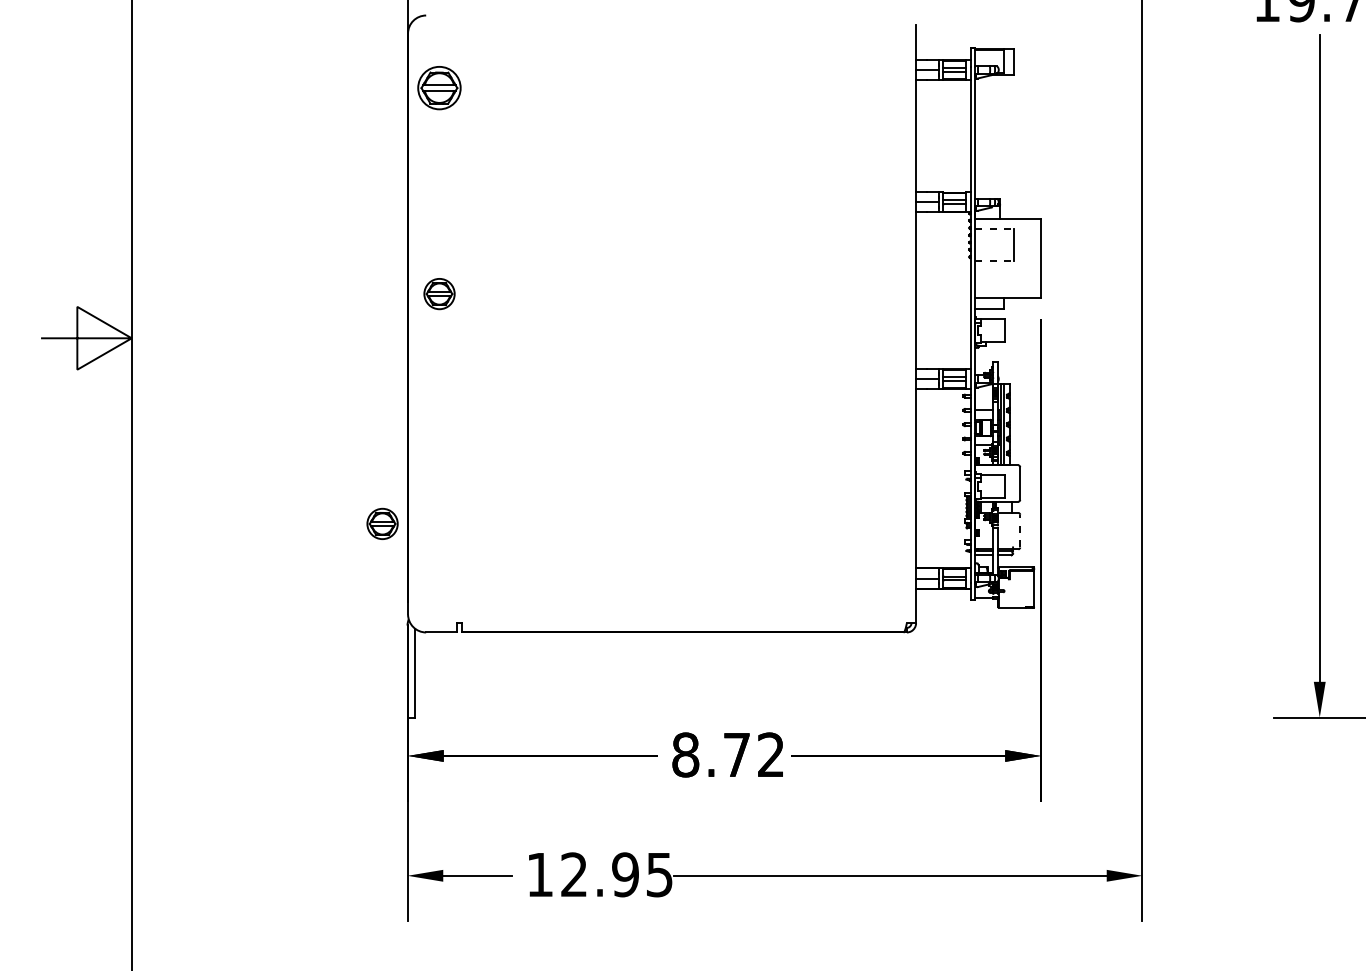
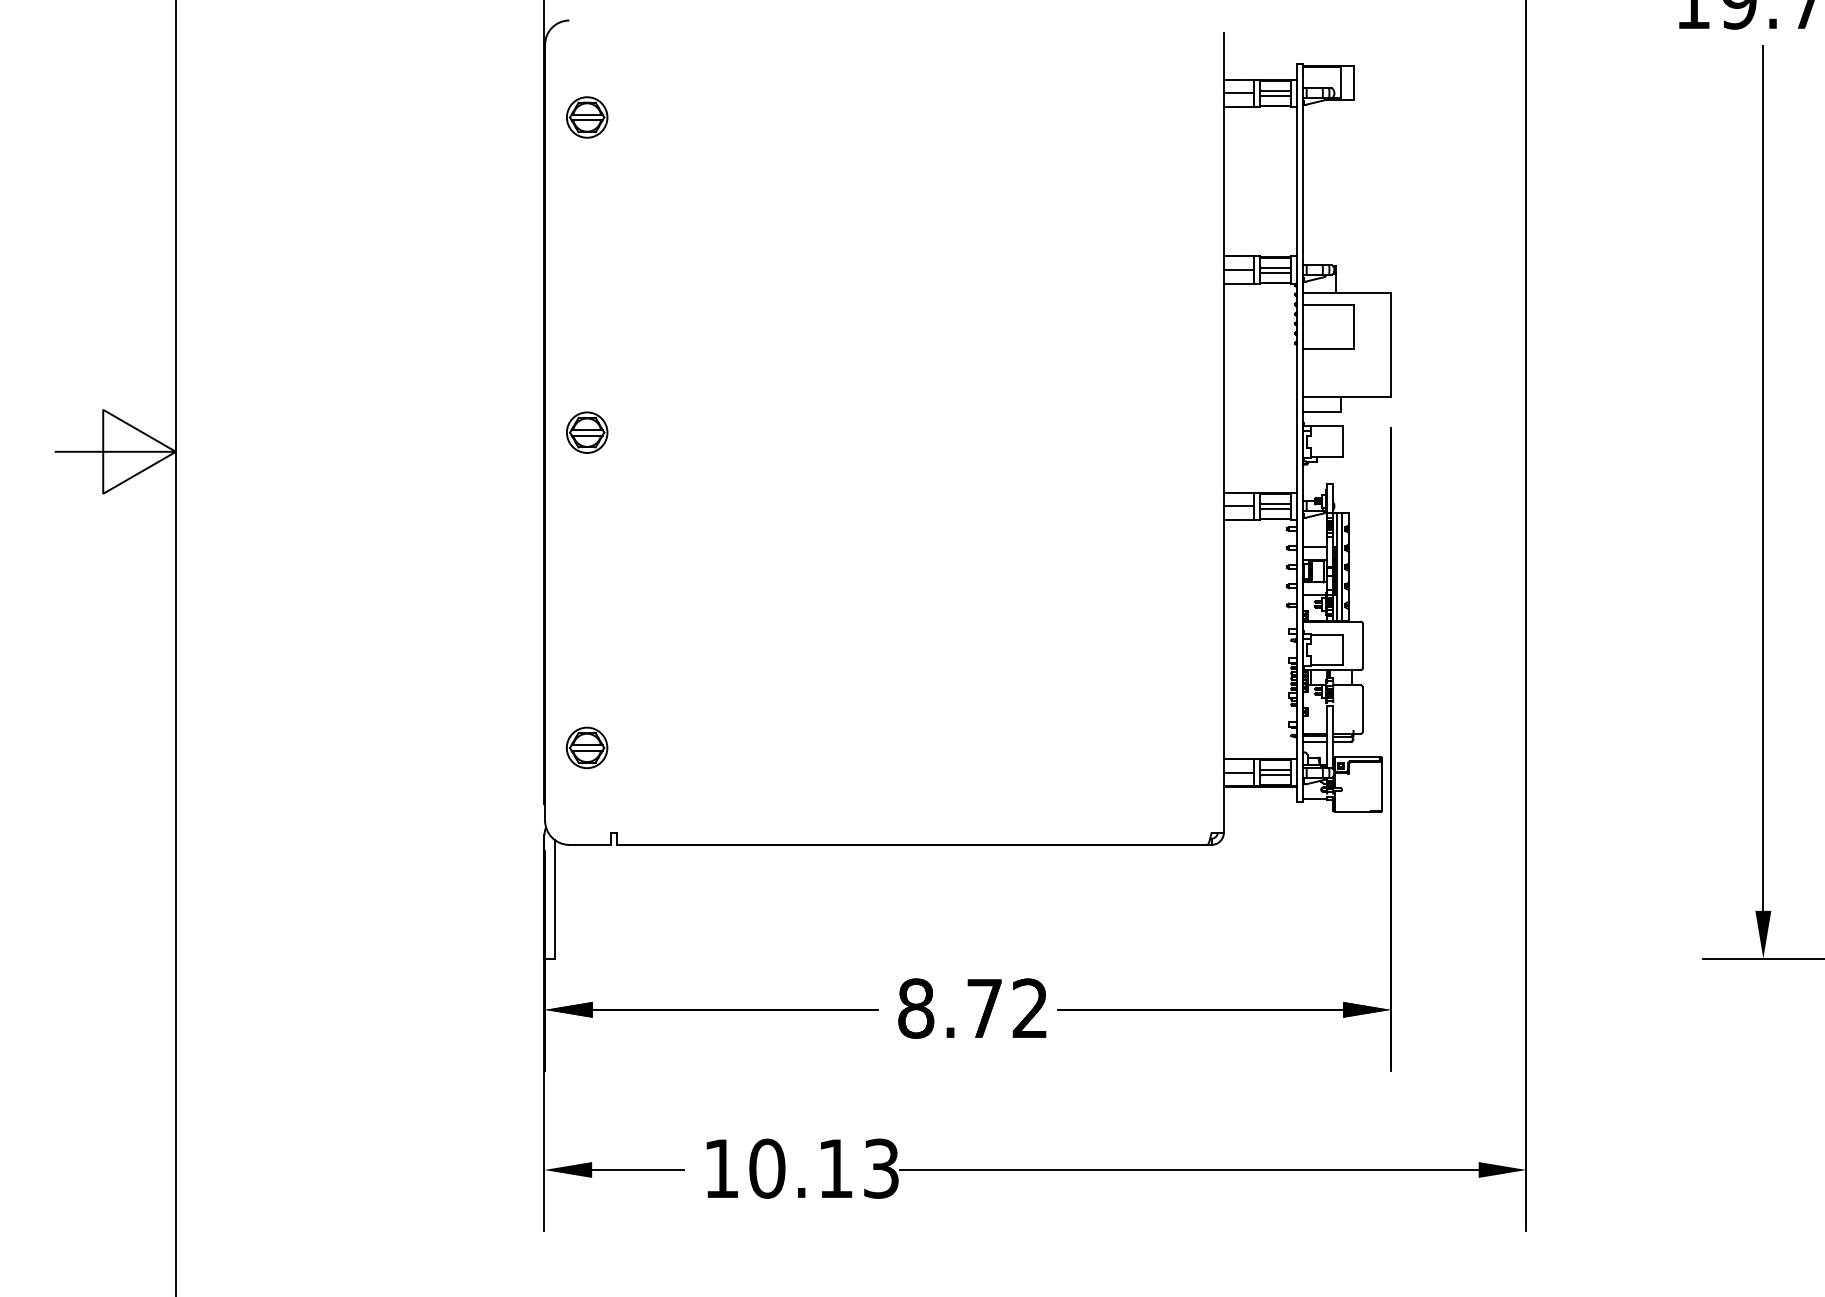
part: (439, 88) -> (587, 117), size x0.71
line: (994, 228) -> (1328, 305), dashed -> solid
line: (994, 261) -> (1328, 349), dashed -> solid
part: (439, 293) -> (587, 432), moved
part: (382, 523) -> (587, 747), moved
line: (1020, 531) -> (1363, 709), dashed -> solid
text: (616, 874) -> (823, 1168), 12.95 -> 10.13

